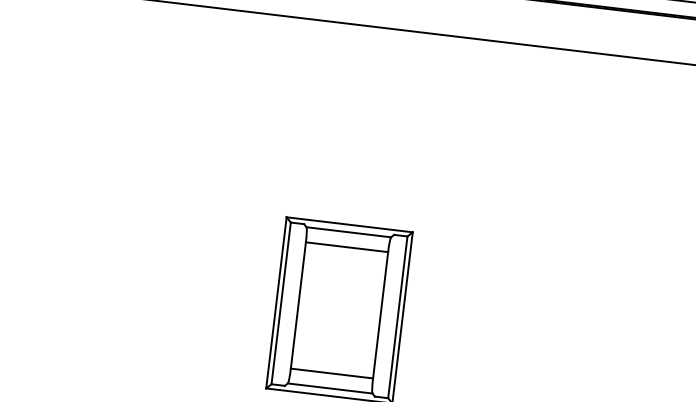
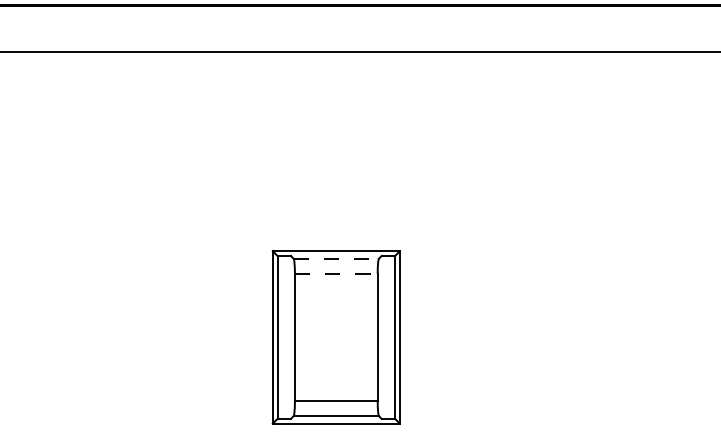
line: (349, 232) -> (336, 258), solid -> dashed
line: (347, 246) -> (336, 273), solid -> dashed

